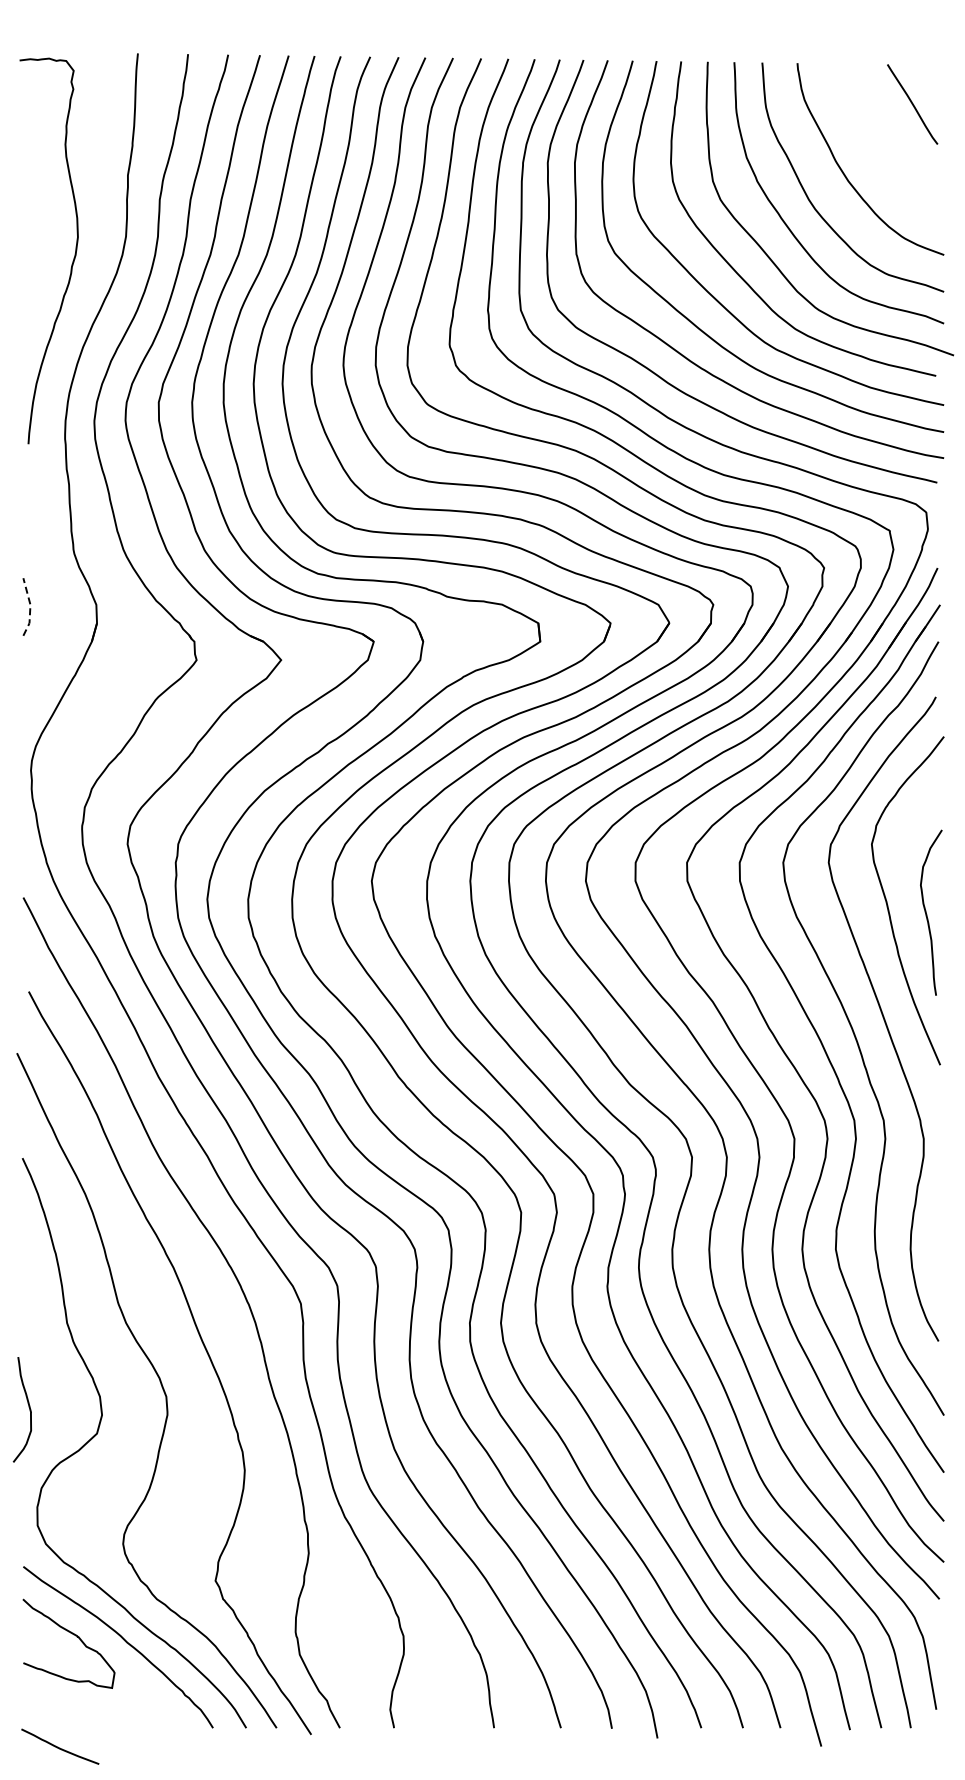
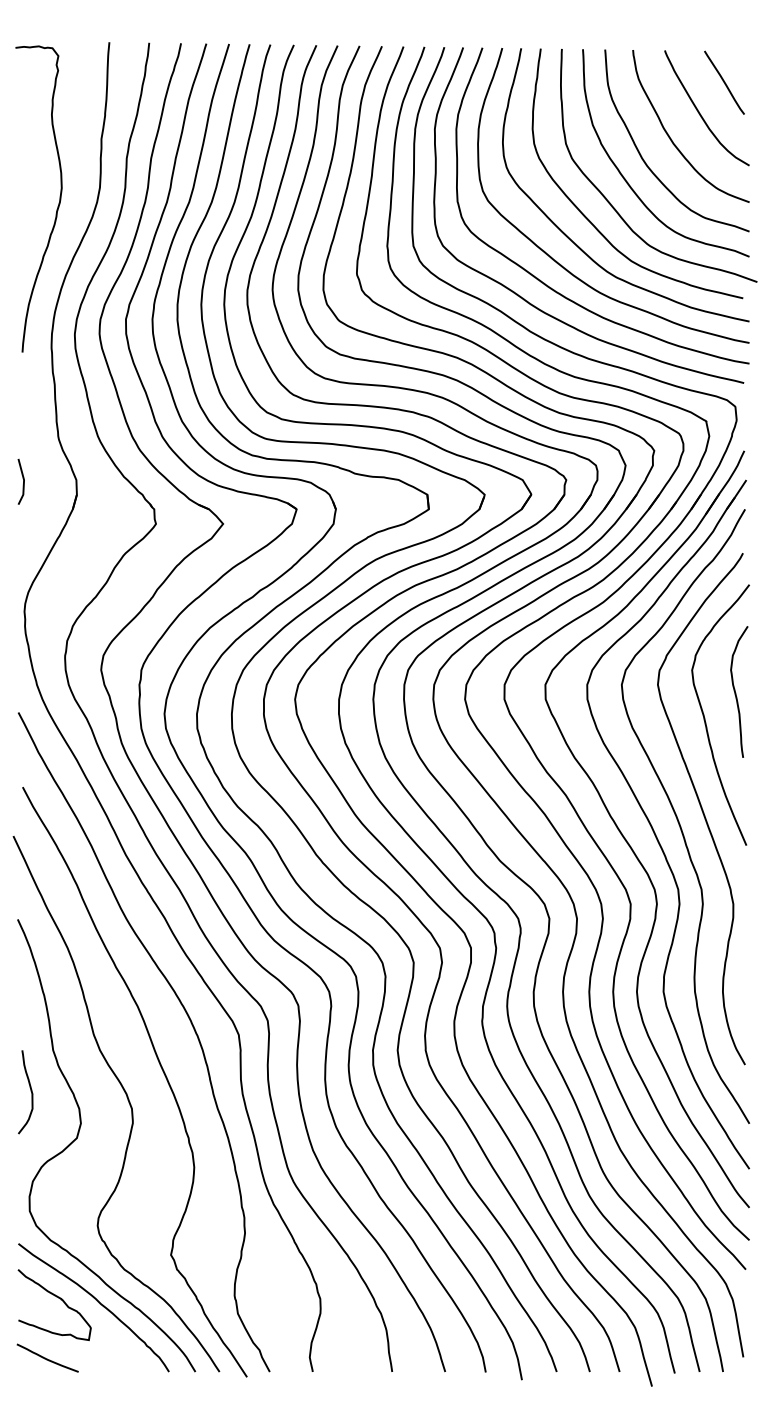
curve: (881, 141) -> (699, 112), added
line: (30, 606) -> (24, 481), dashed -> solid
curve: (927, 914) -> (736, 693), moved
curve: (28, 1407) -> (30, 1090), moved
curve: (60, 1747) -> (47, 1358), moved

